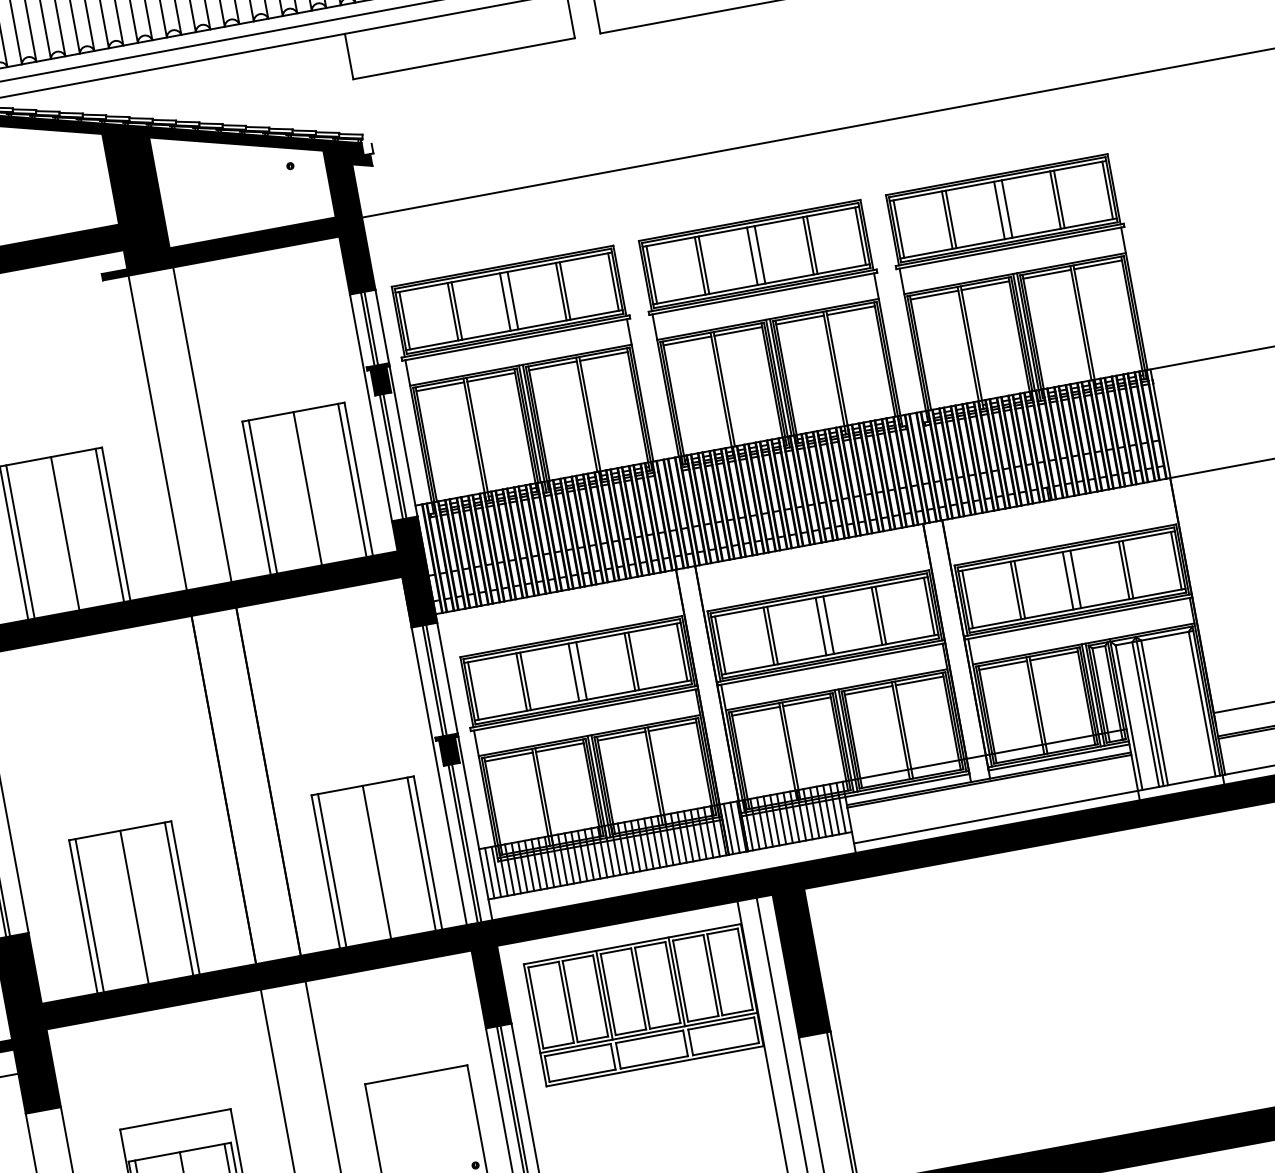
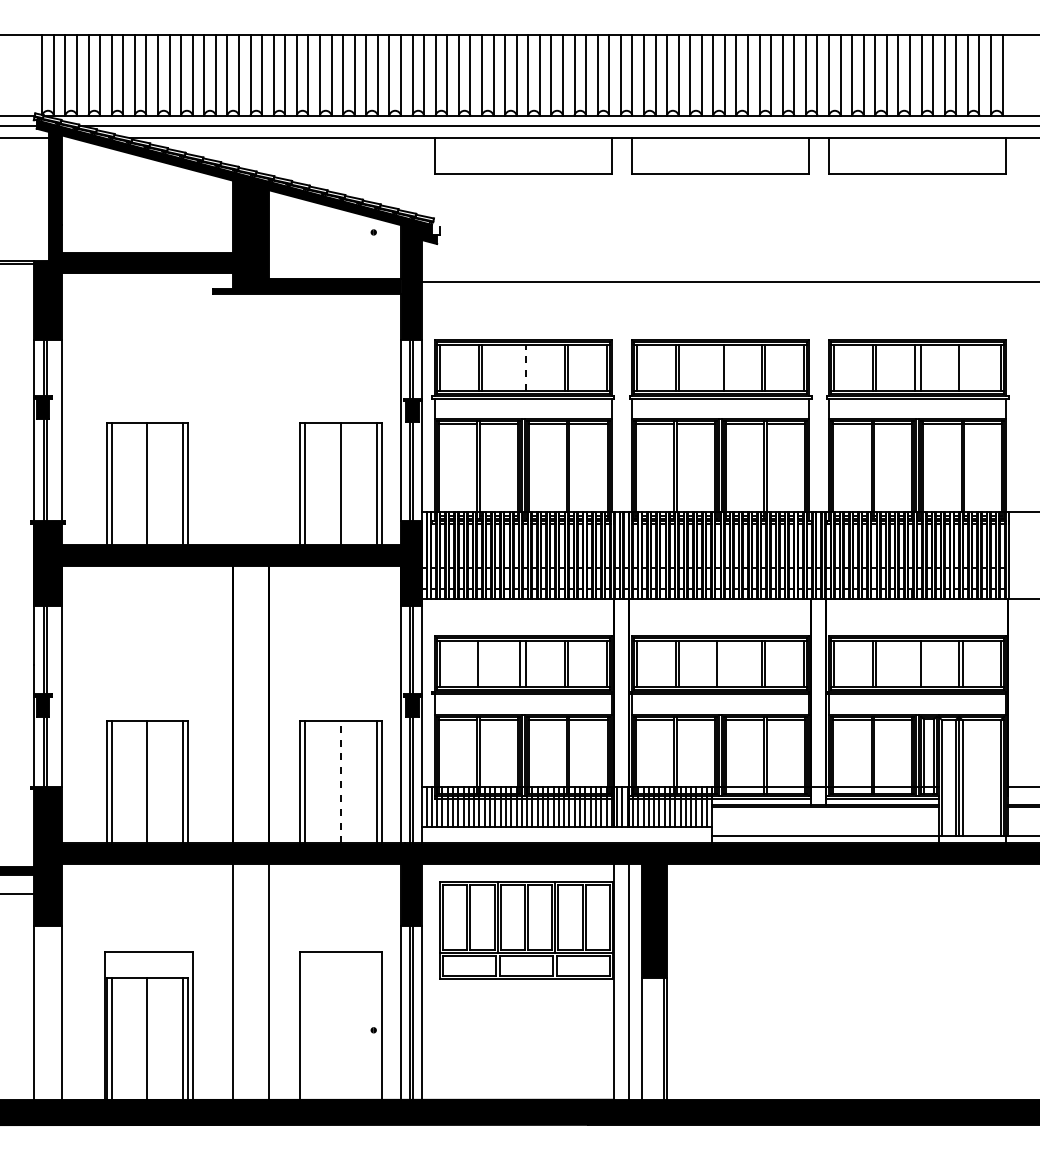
line: (1059, 199) -> (962, 368), removed
line: (752, 256) -> (717, 368), removed
line: (513, 301) -> (526, 368), solid -> dashed
line: (505, 302) -> (520, 368), removed
line: (201, 424) -> (268, 419), removed
line: (158, 432) -> (233, 419), removed
line: (1067, 580) -> (914, 663), removed
line: (828, 624) -> (723, 663), removed
line: (525, 681) -> (481, 663), removed
line: (376, 861) -> (340, 781), solid -> dashed

